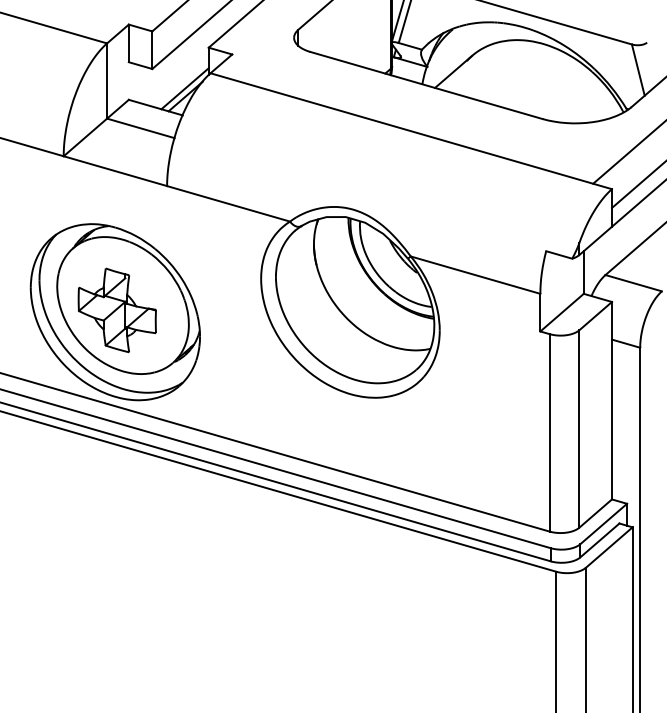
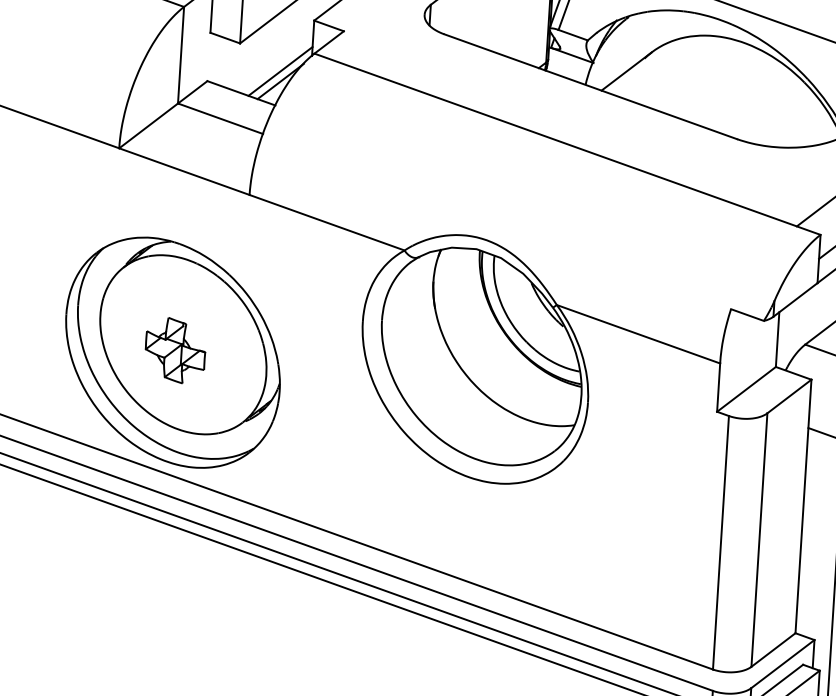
part: (116, 310) -> (174, 350), size x0.6

